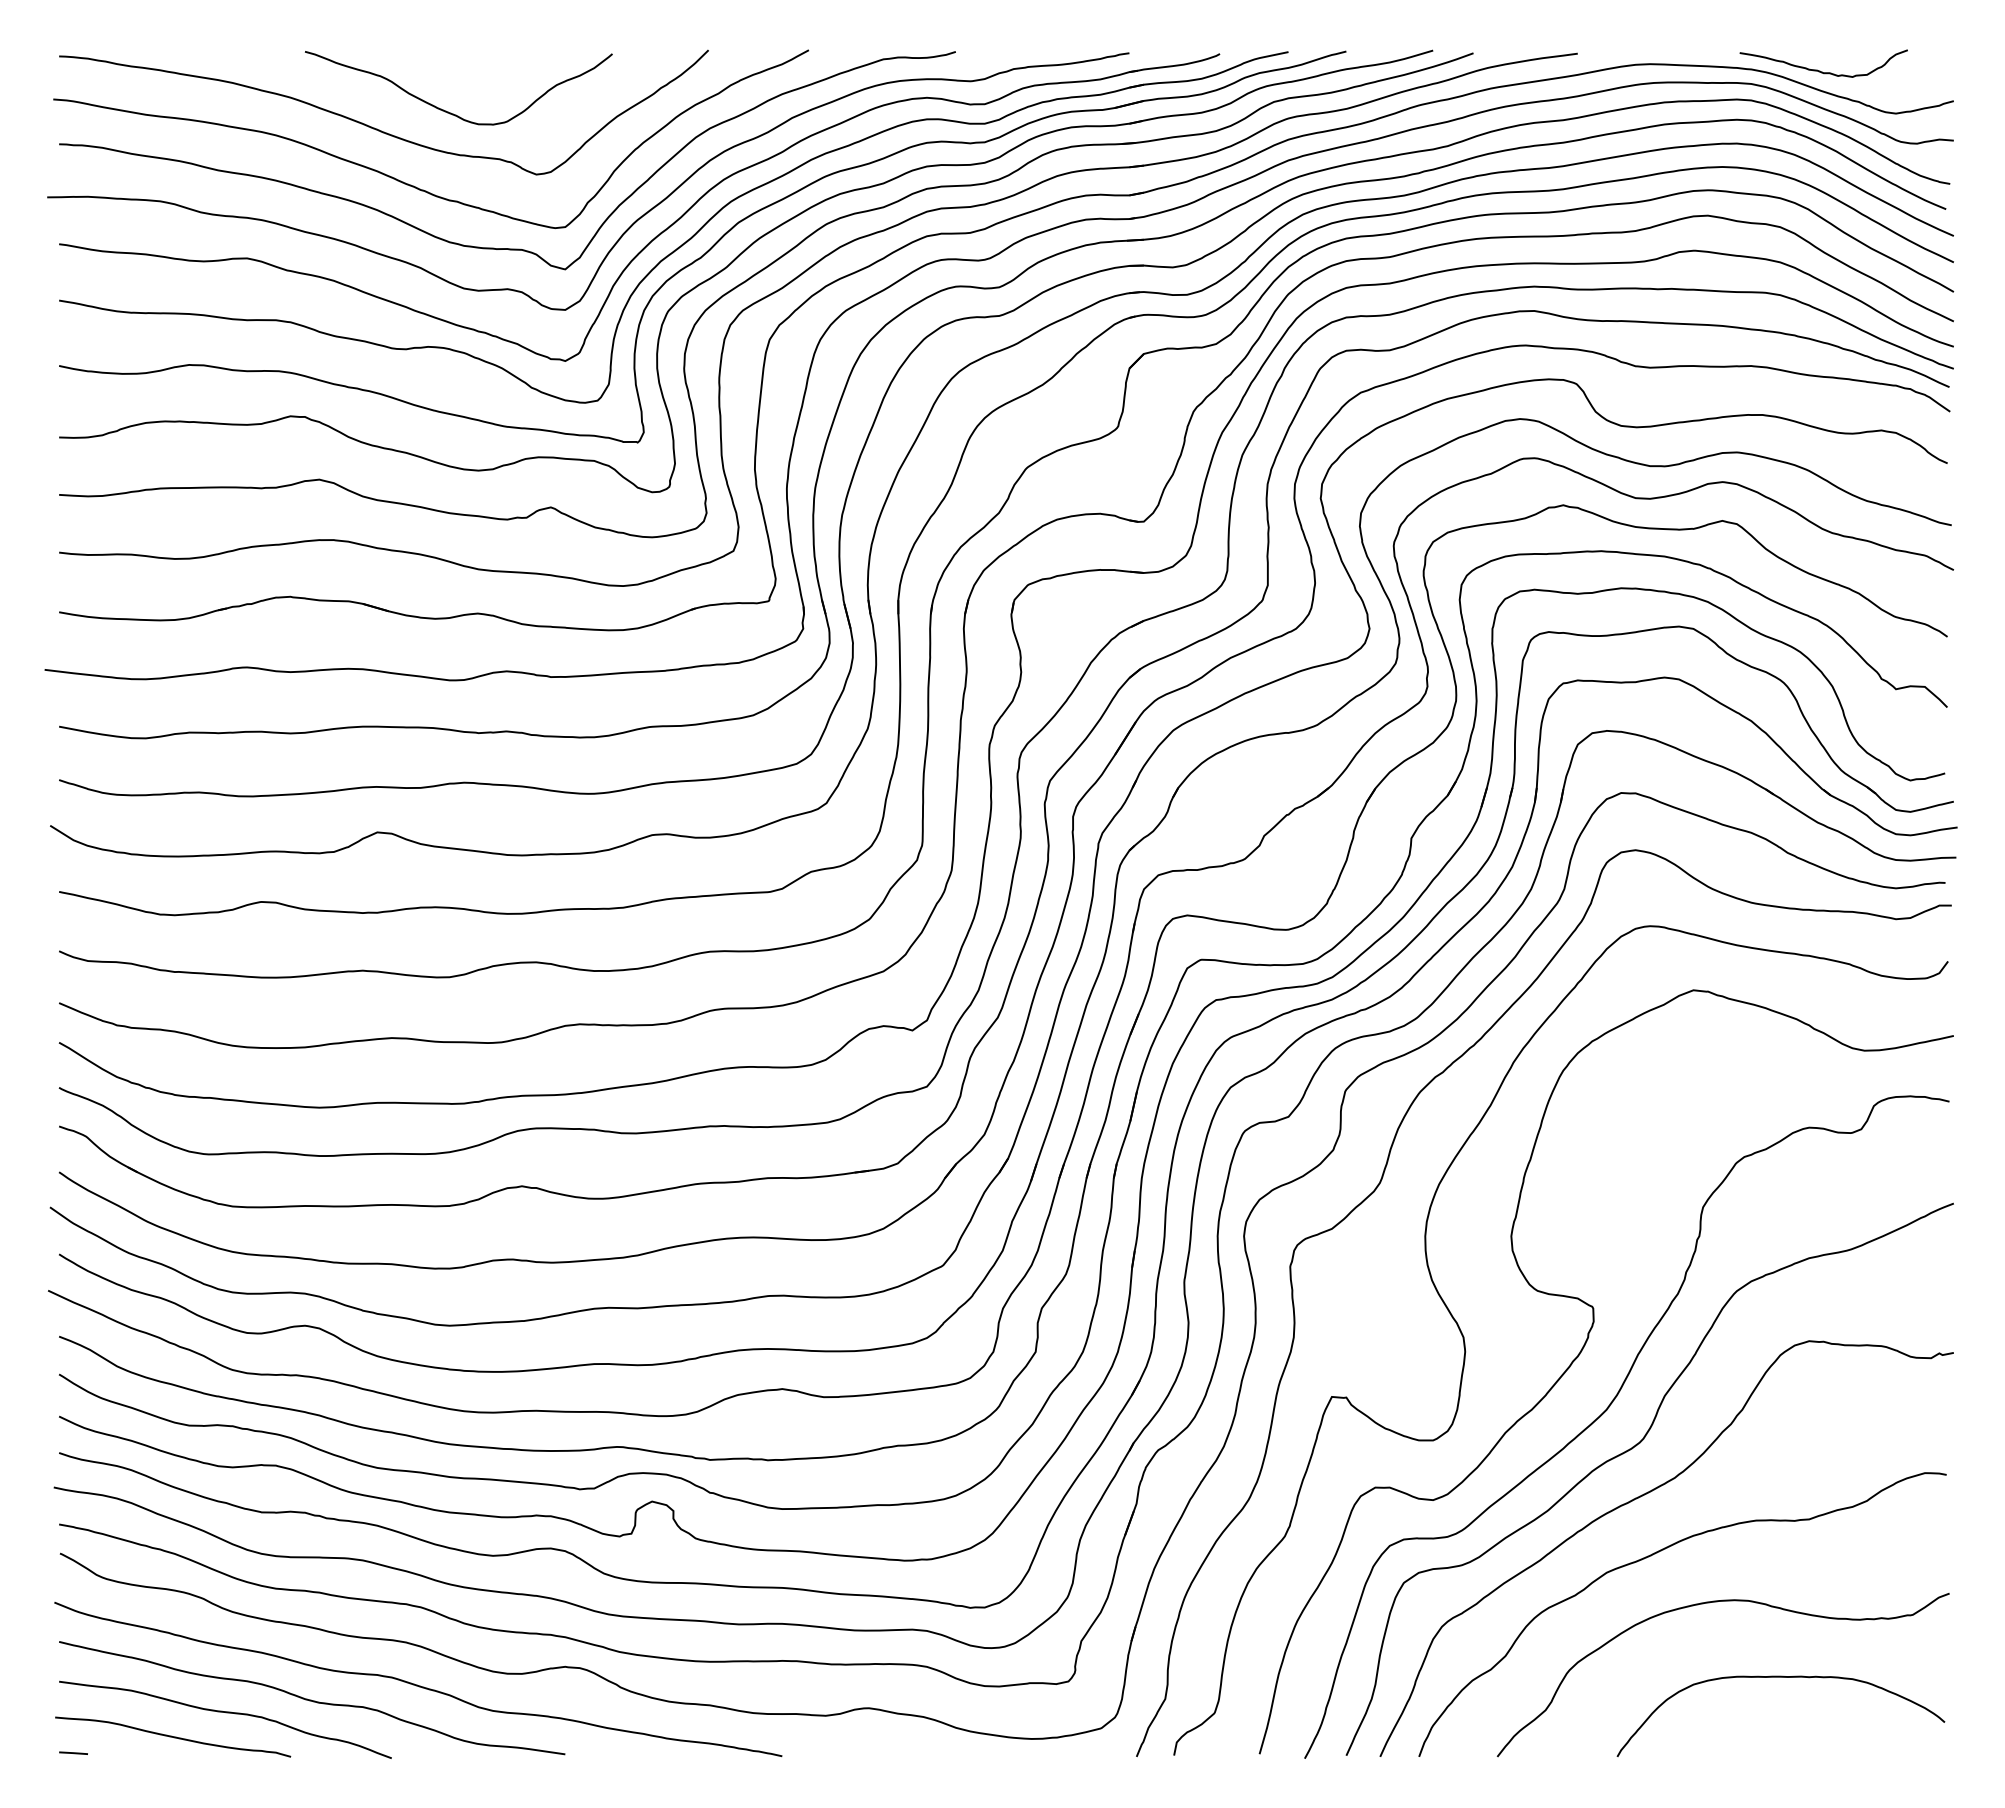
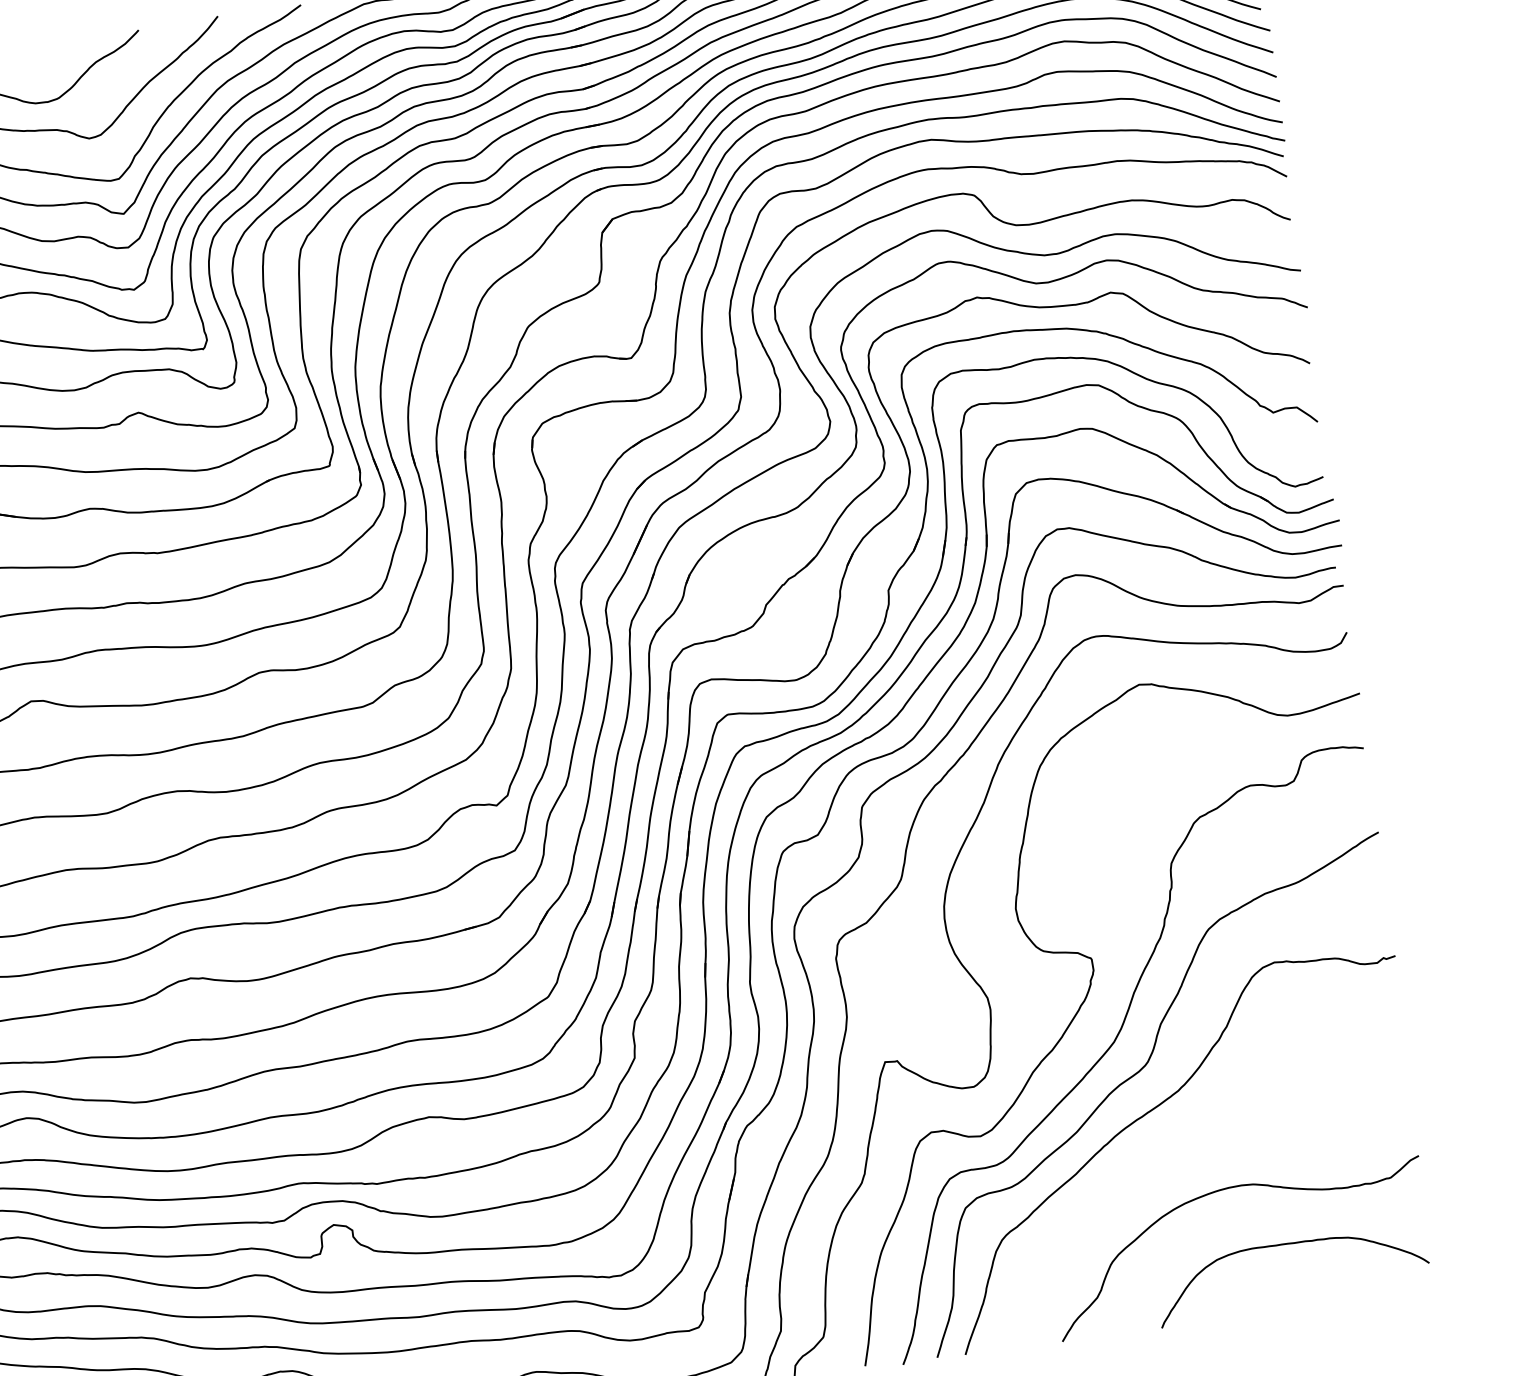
curve: (1653, 1555) -> (1169, 1157), removed

